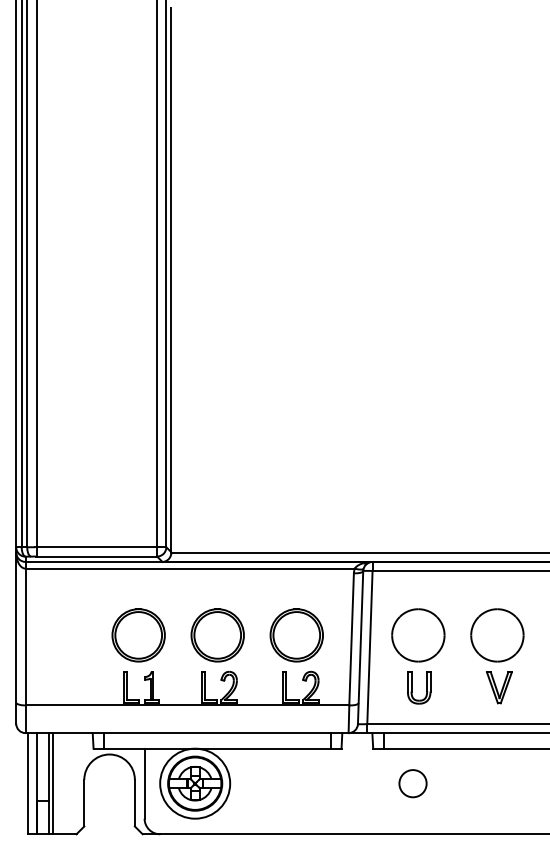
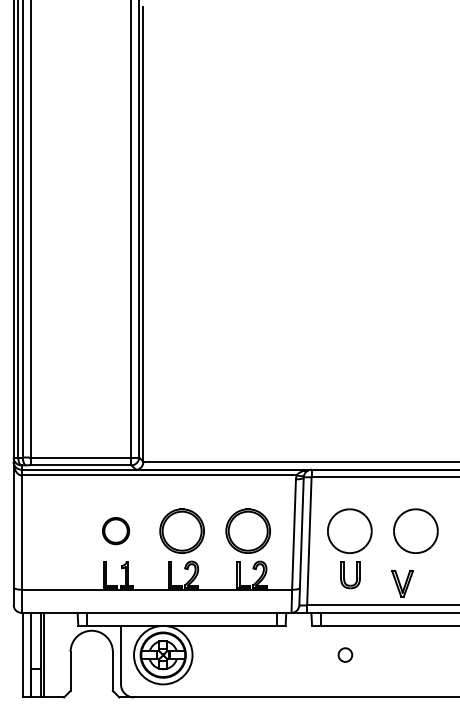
part: (138, 634) -> (115, 530), size x0.6
part: (499, 687) -> (402, 583), moved
circle: (413, 782) -> (345, 654), size x0.6

